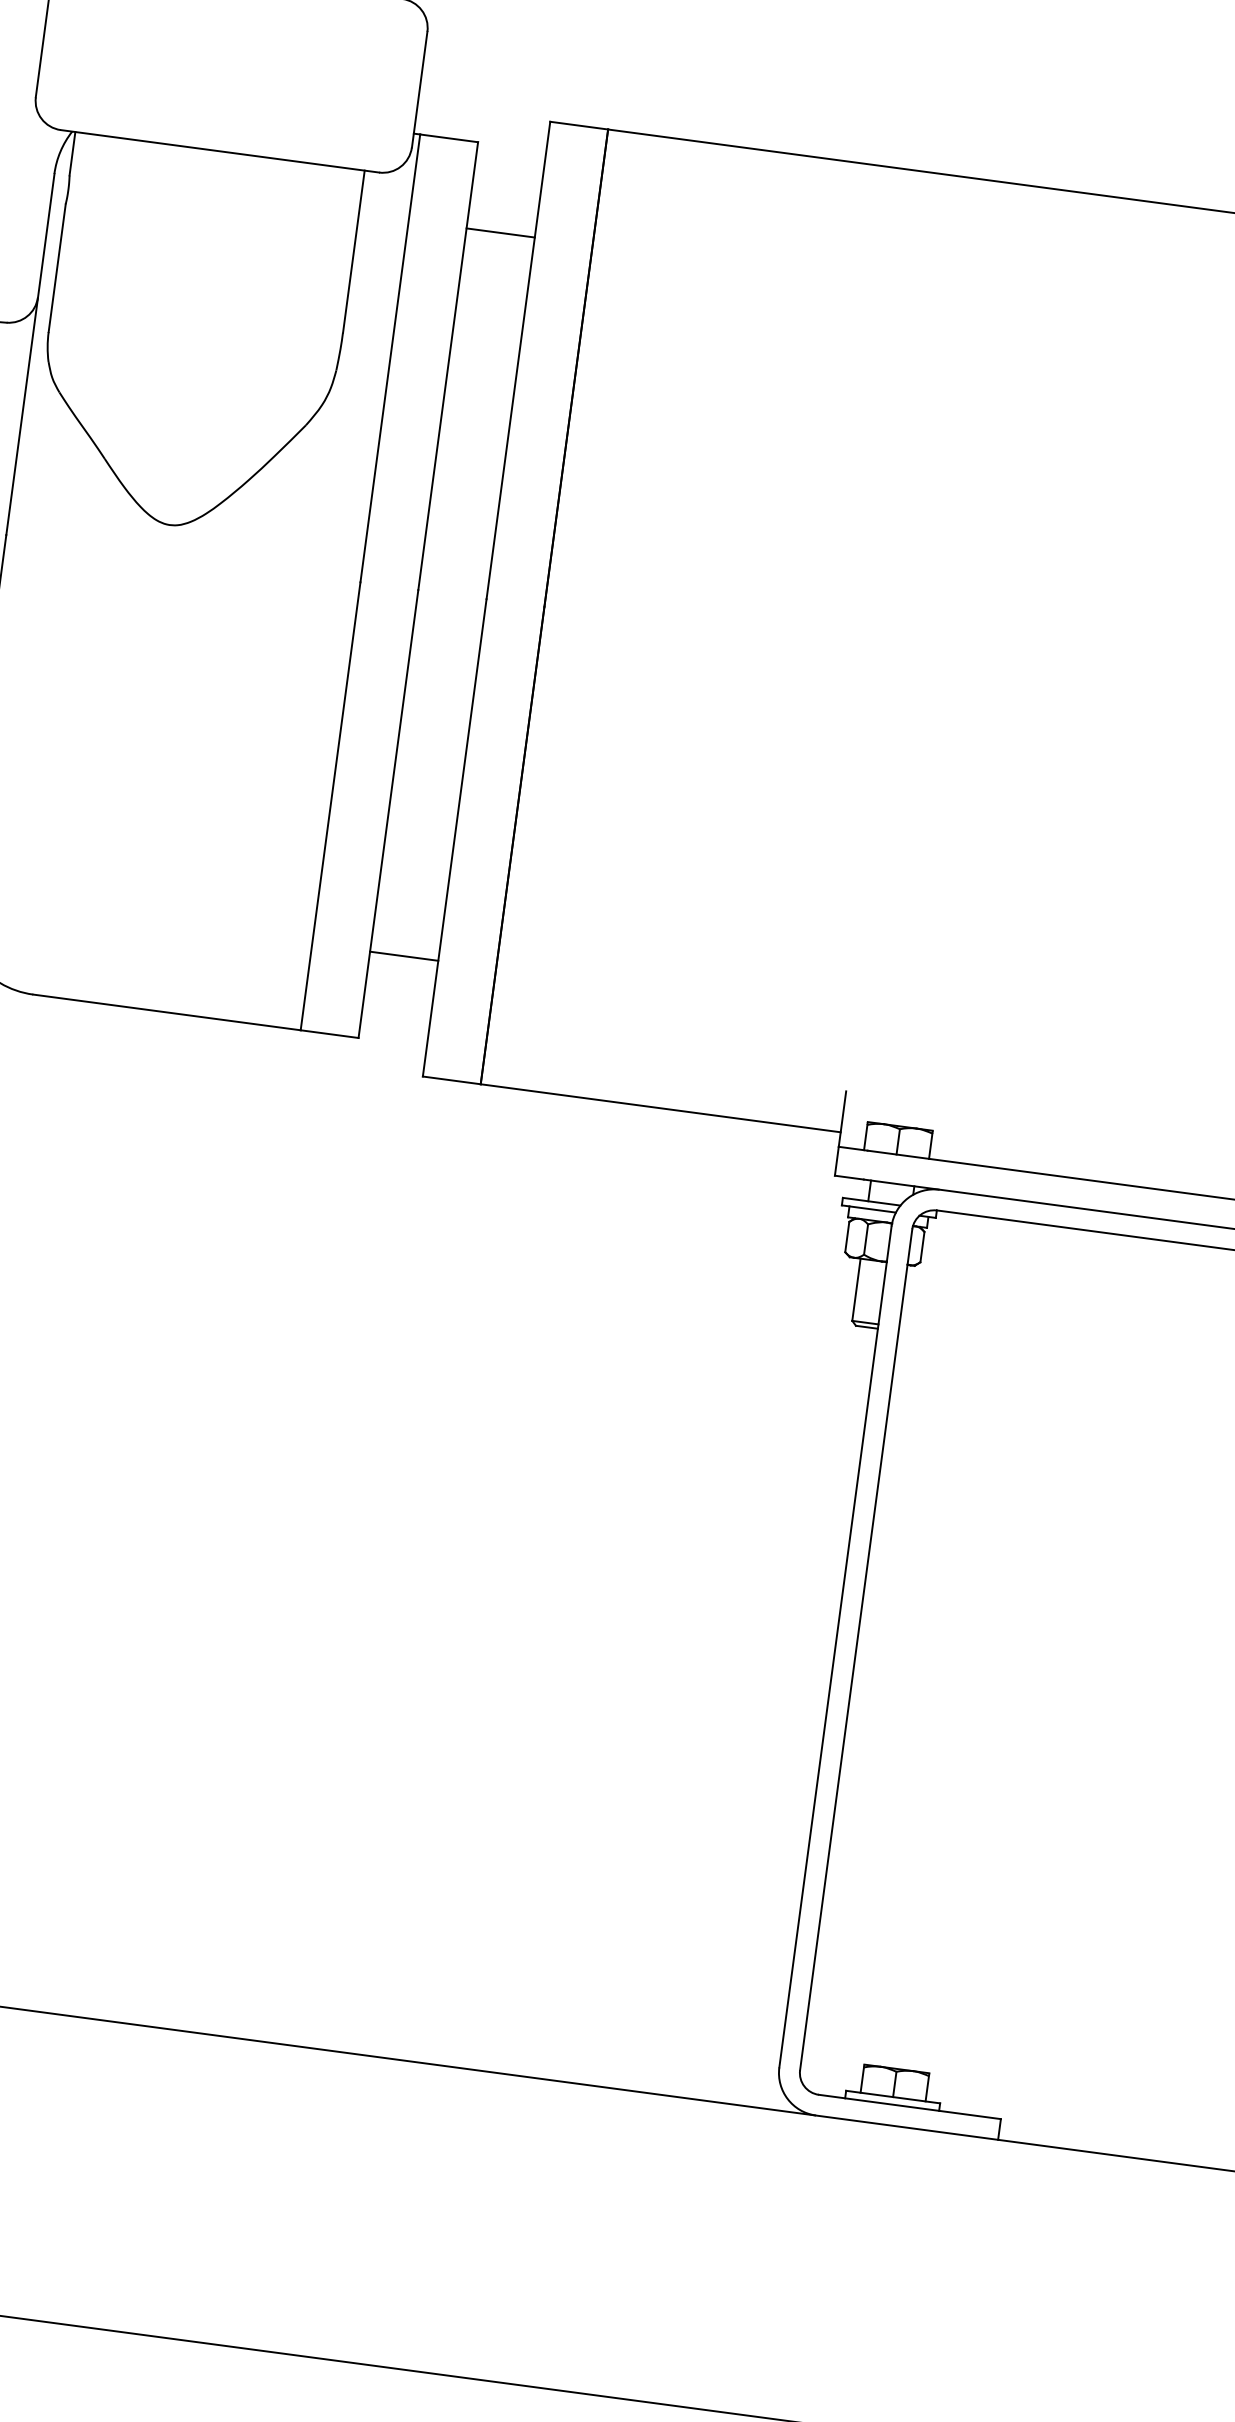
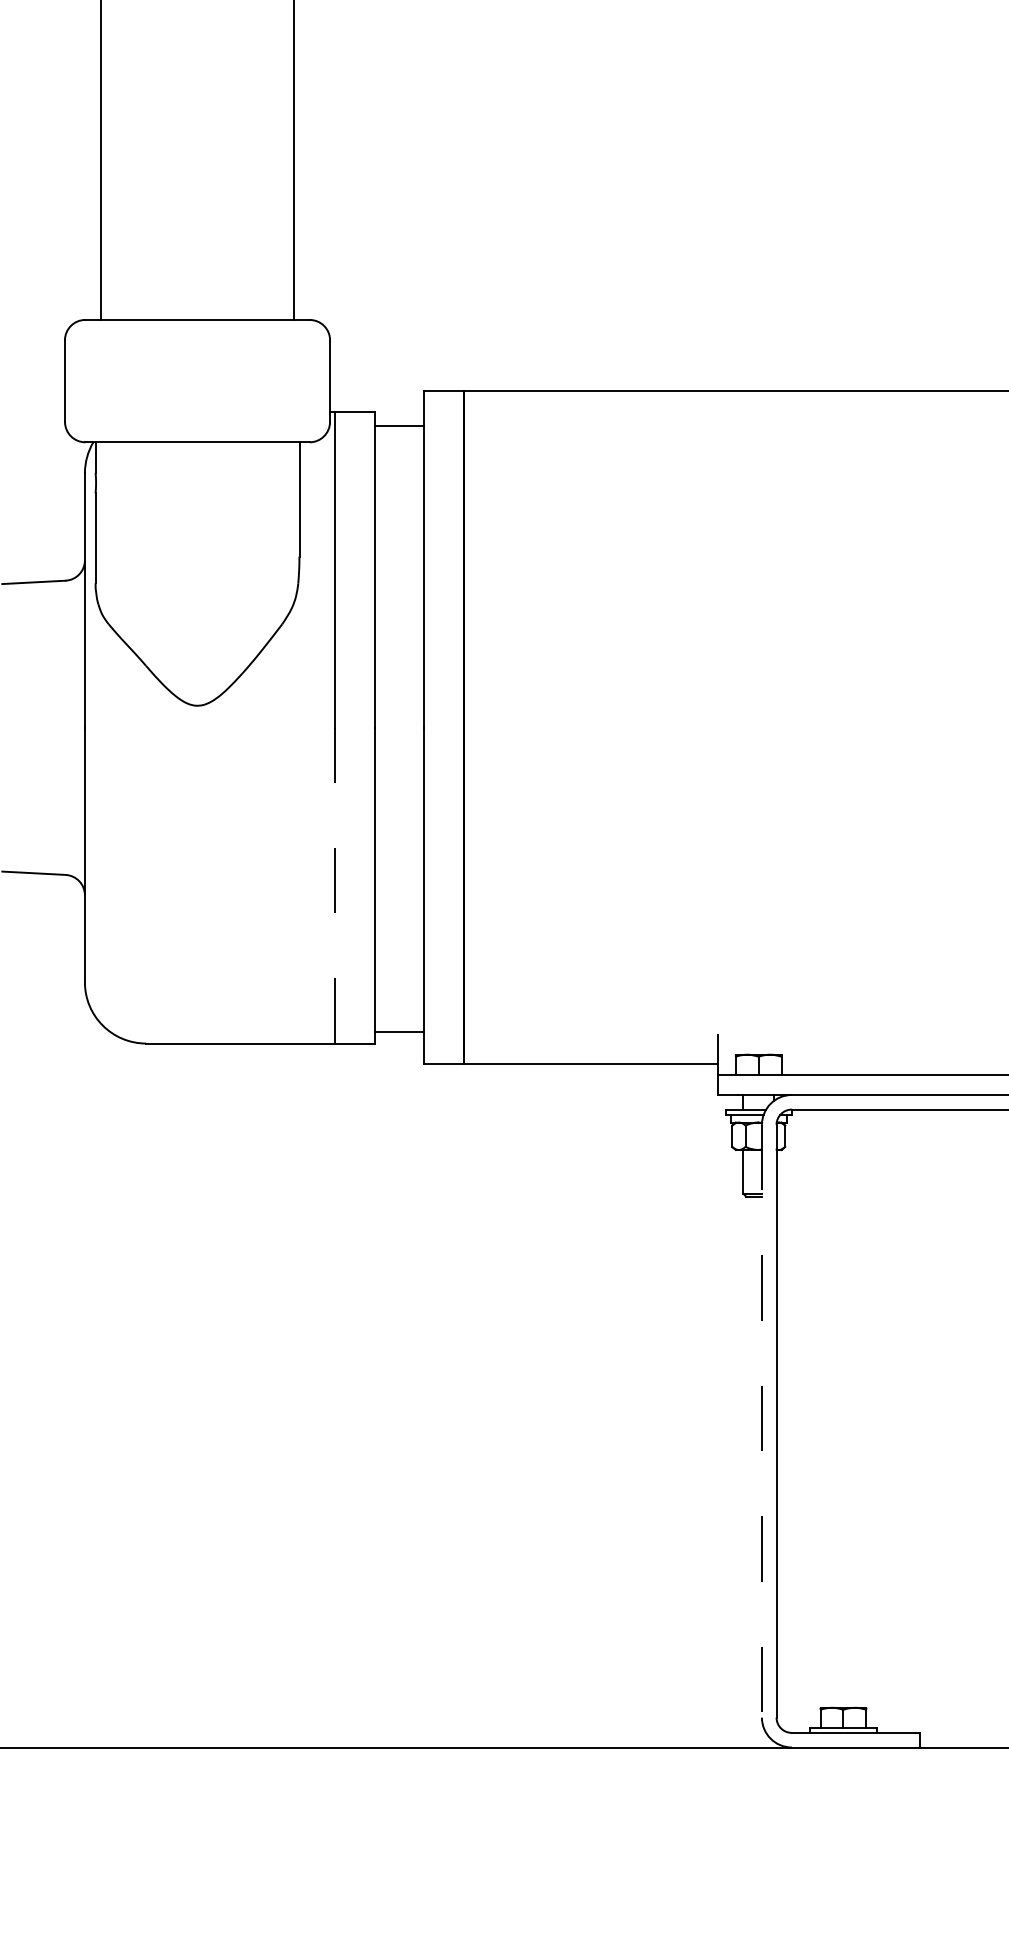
line: (500, 232) -> (399, 425), moved
line: (330, 806) -> (334, 885), solid -> dashed
line: (404, 955) -> (399, 1031), moved
line: (834, 1647) -> (761, 1421), solid -> dashed

